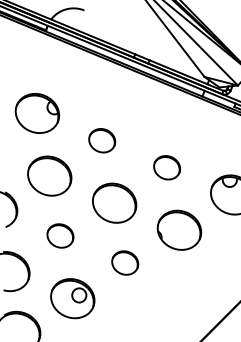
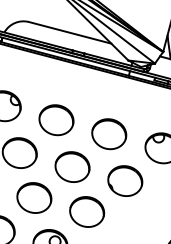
line: (134, 31) -> (69, 32), added
part: (101, 140) -> (55, 120), size x1.67
part: (166, 167) -> (108, 134), size x1.67
part: (60, 235) -> (34, 197), size x1.67
part: (124, 262) -> (86, 211), size x1.67

